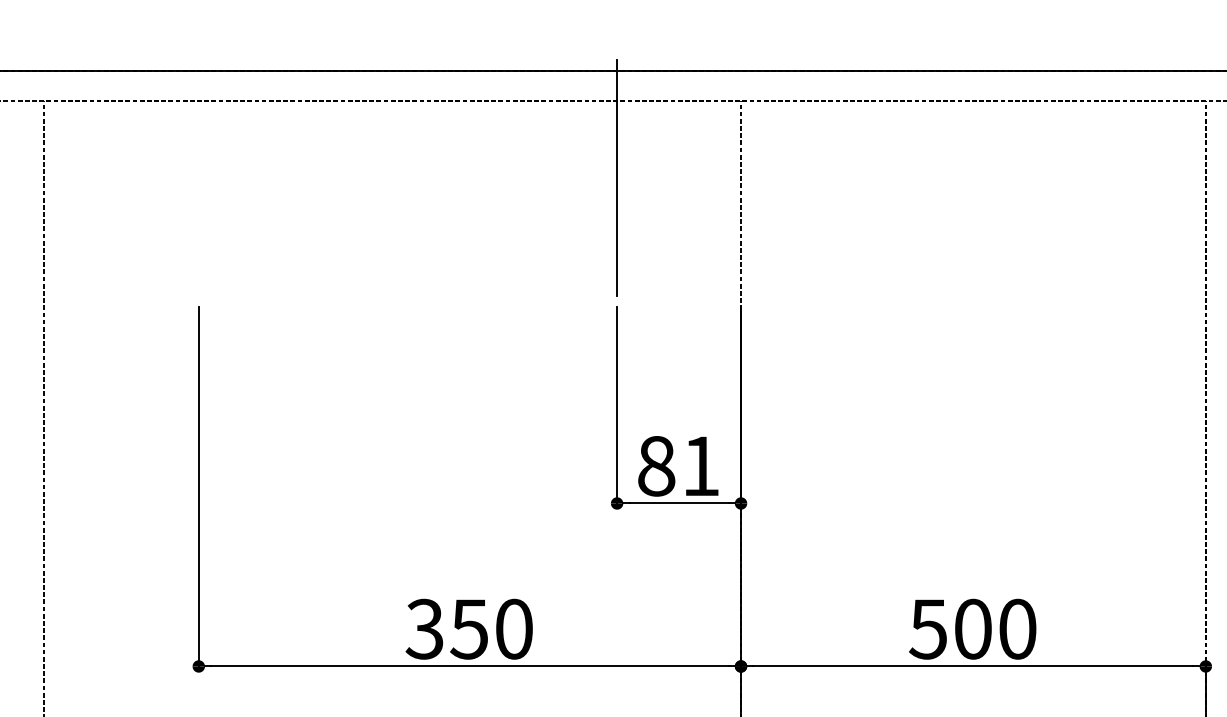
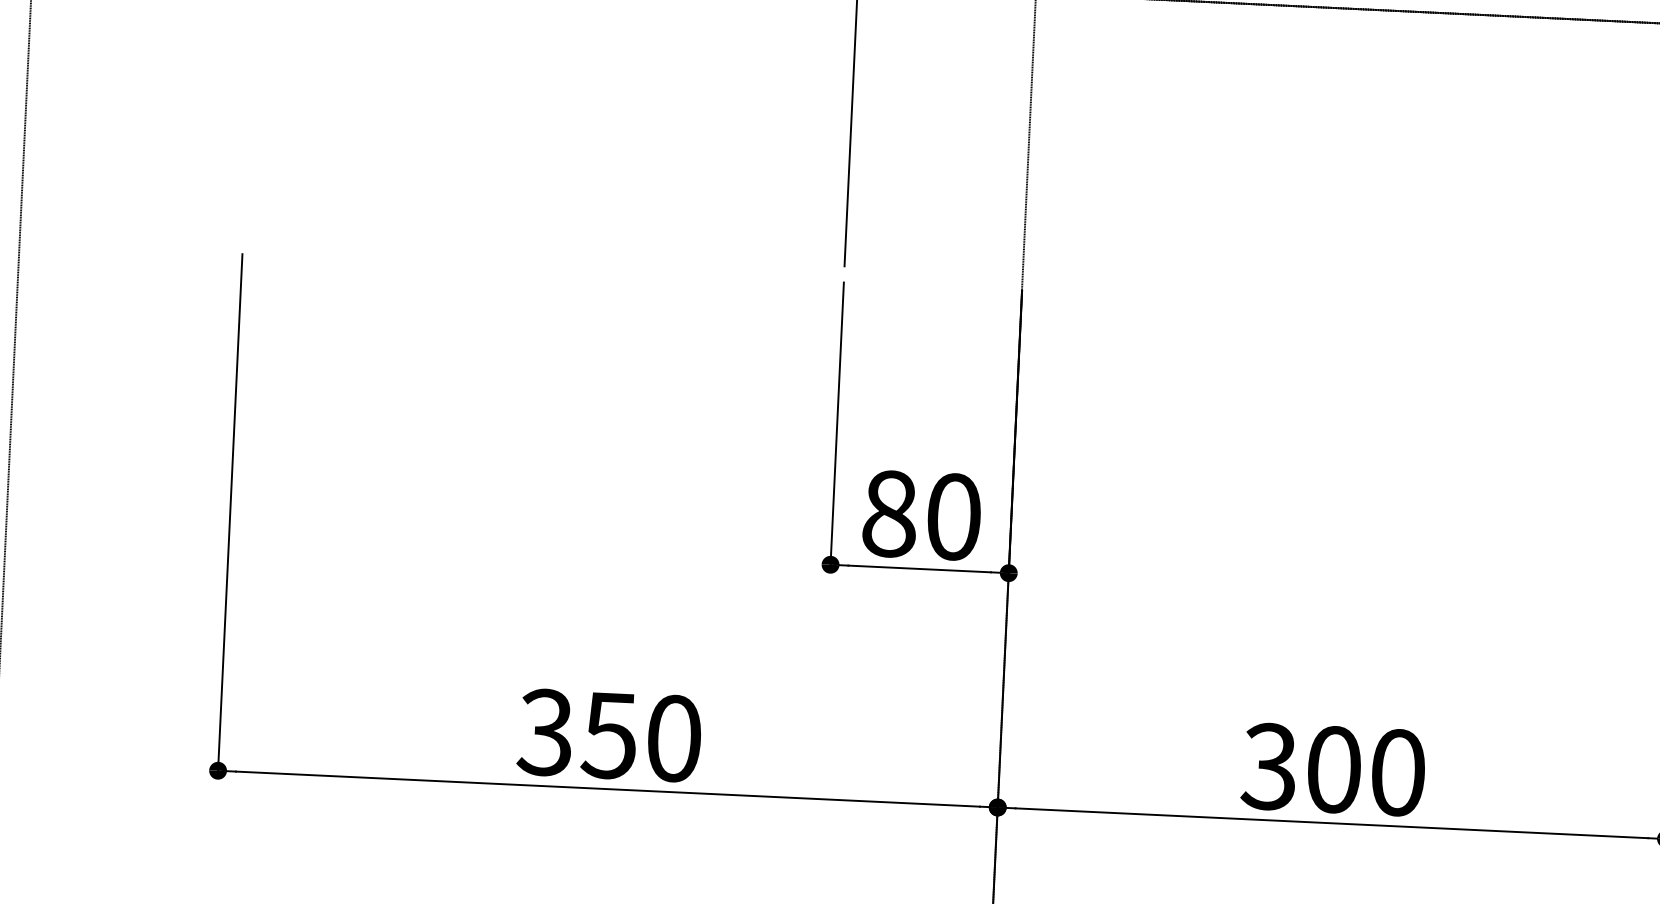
text: (701, 465) -> (954, 515), 81 -> 80
text: (927, 628) -> (1268, 765), 500 -> 300

